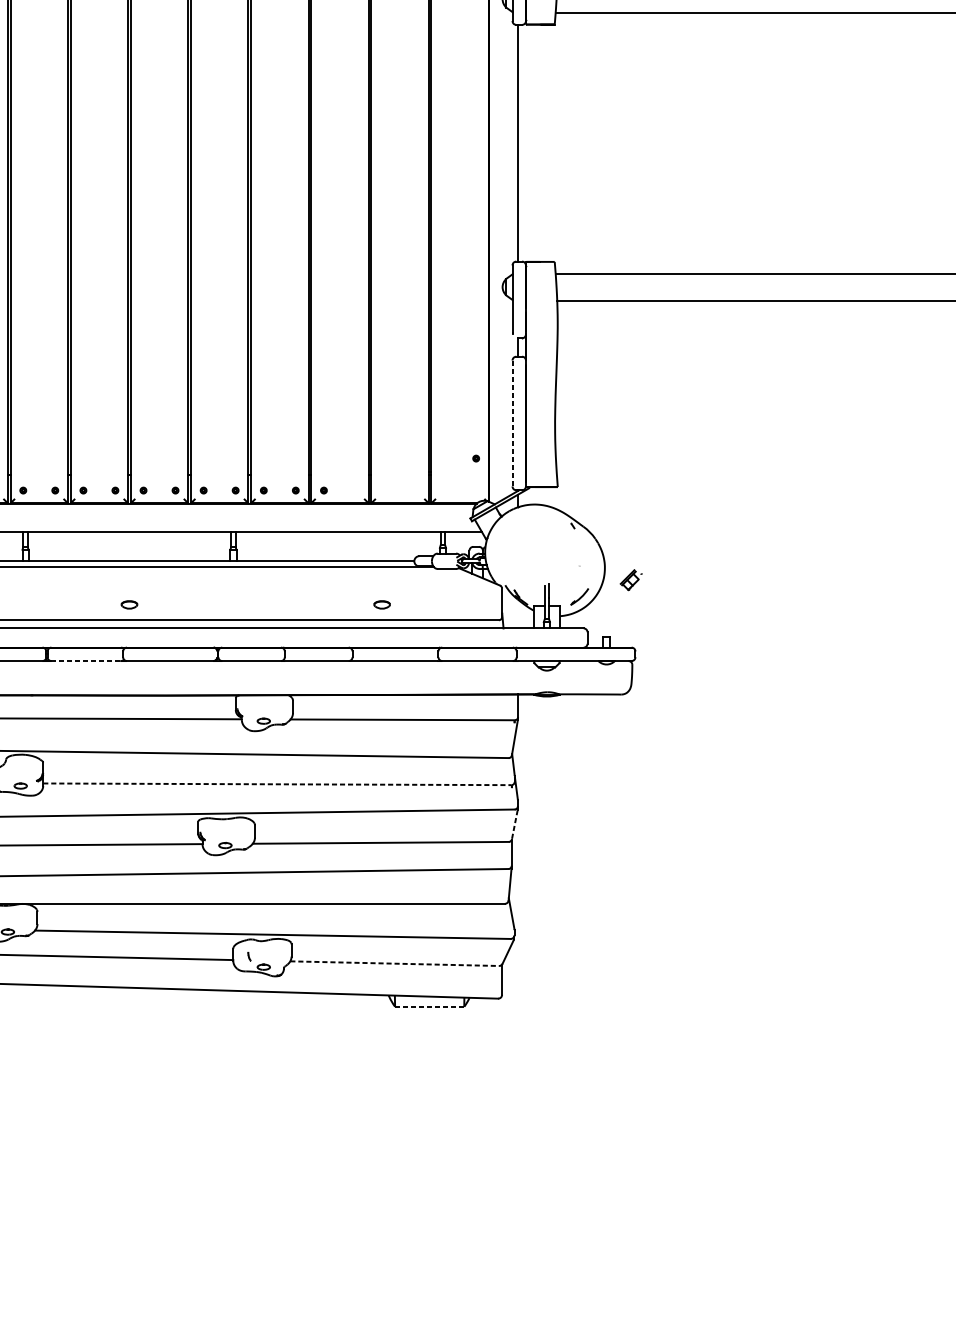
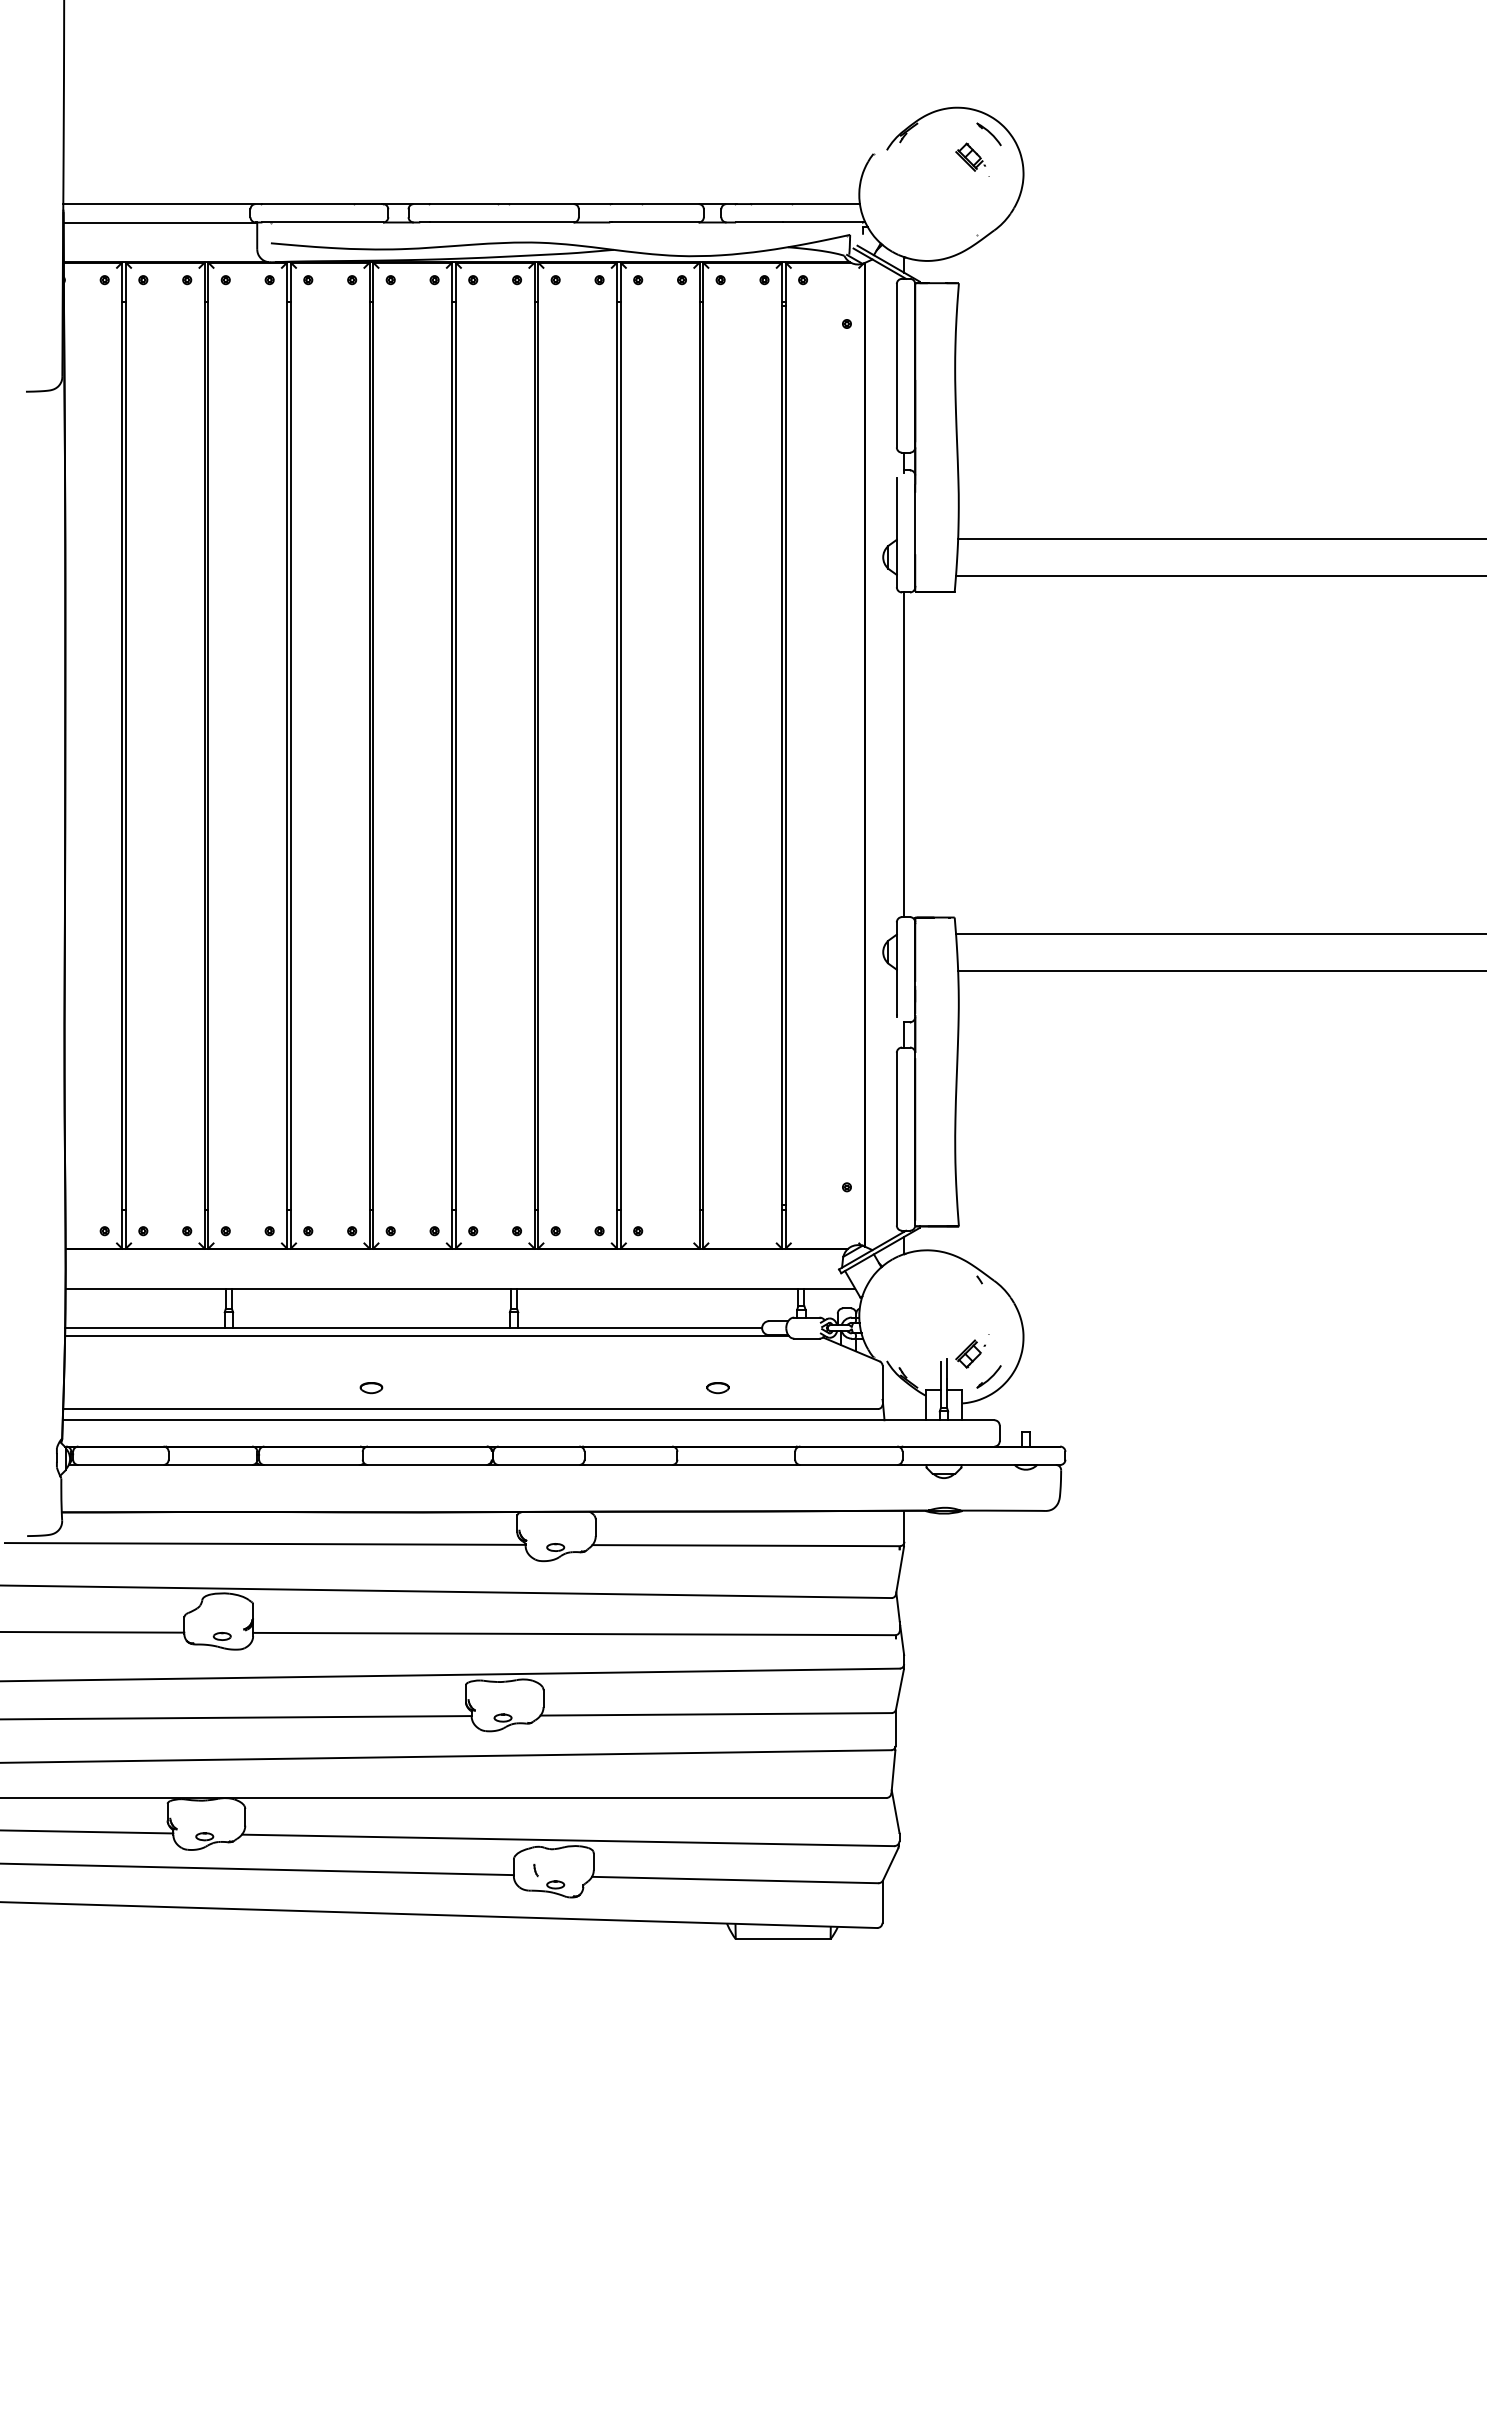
line: (512, 423) -> (896, 1138), dashed -> solid
part: (631, 579) -> (970, 1353), moved
line: (85, 661) -> (311, 1465), dashed -> solid
line: (277, 784) -> (574, 1634), dashed -> solid
line: (514, 825) -> (899, 1690), dashed -> solid
line: (394, 964) -> (735, 1880), dashed -> solid
line: (429, 1007) -> (783, 1939), dashed -> solid

